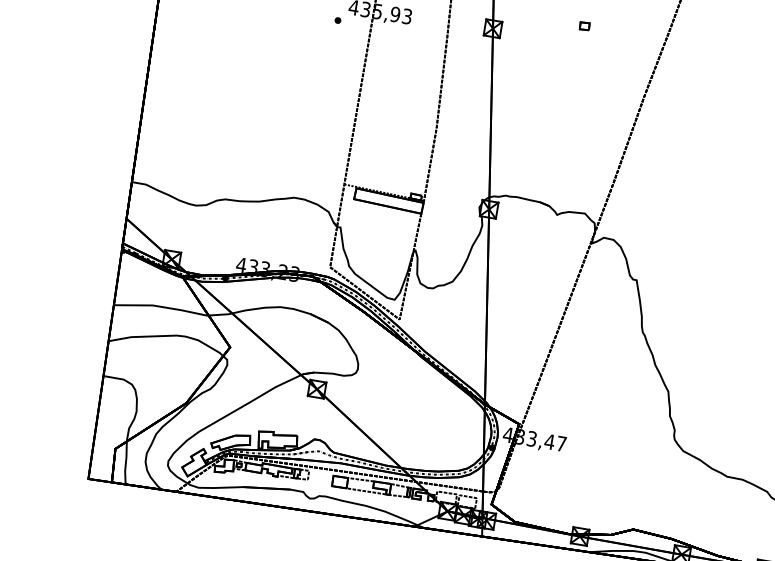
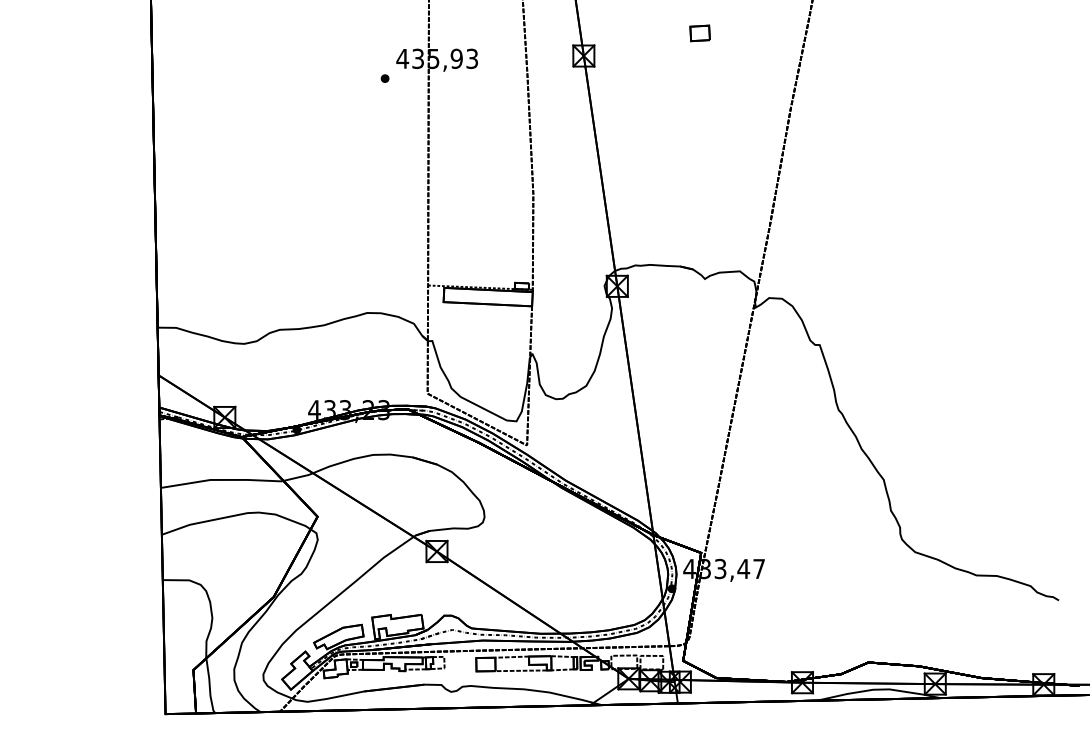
part: (584, 26) -> (699, 33), size x1.6

